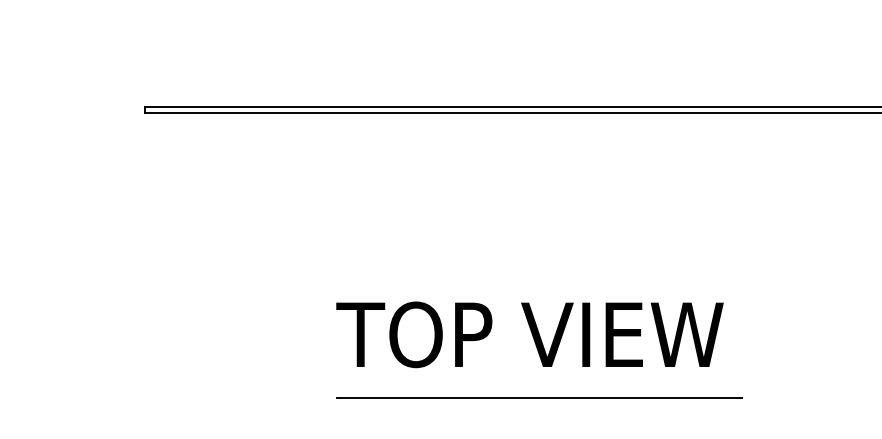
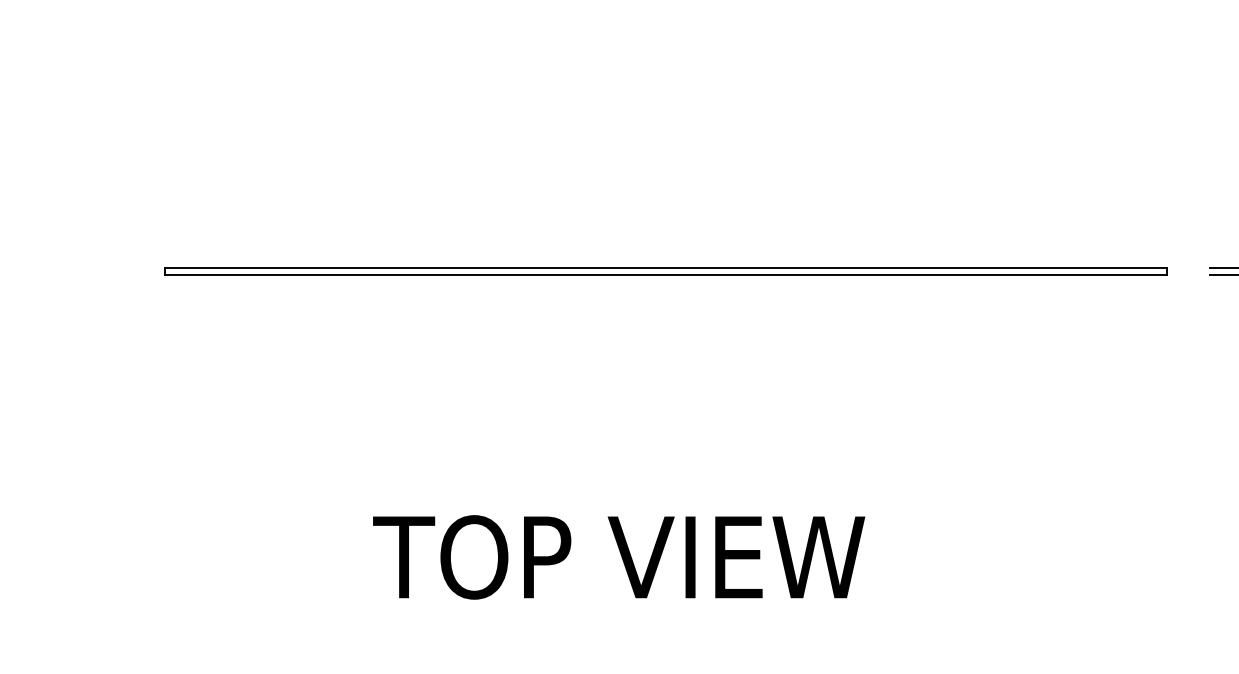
text: (530, 334) -> (619, 557), moved
line: (538, 398) -> (665, 638), removed

